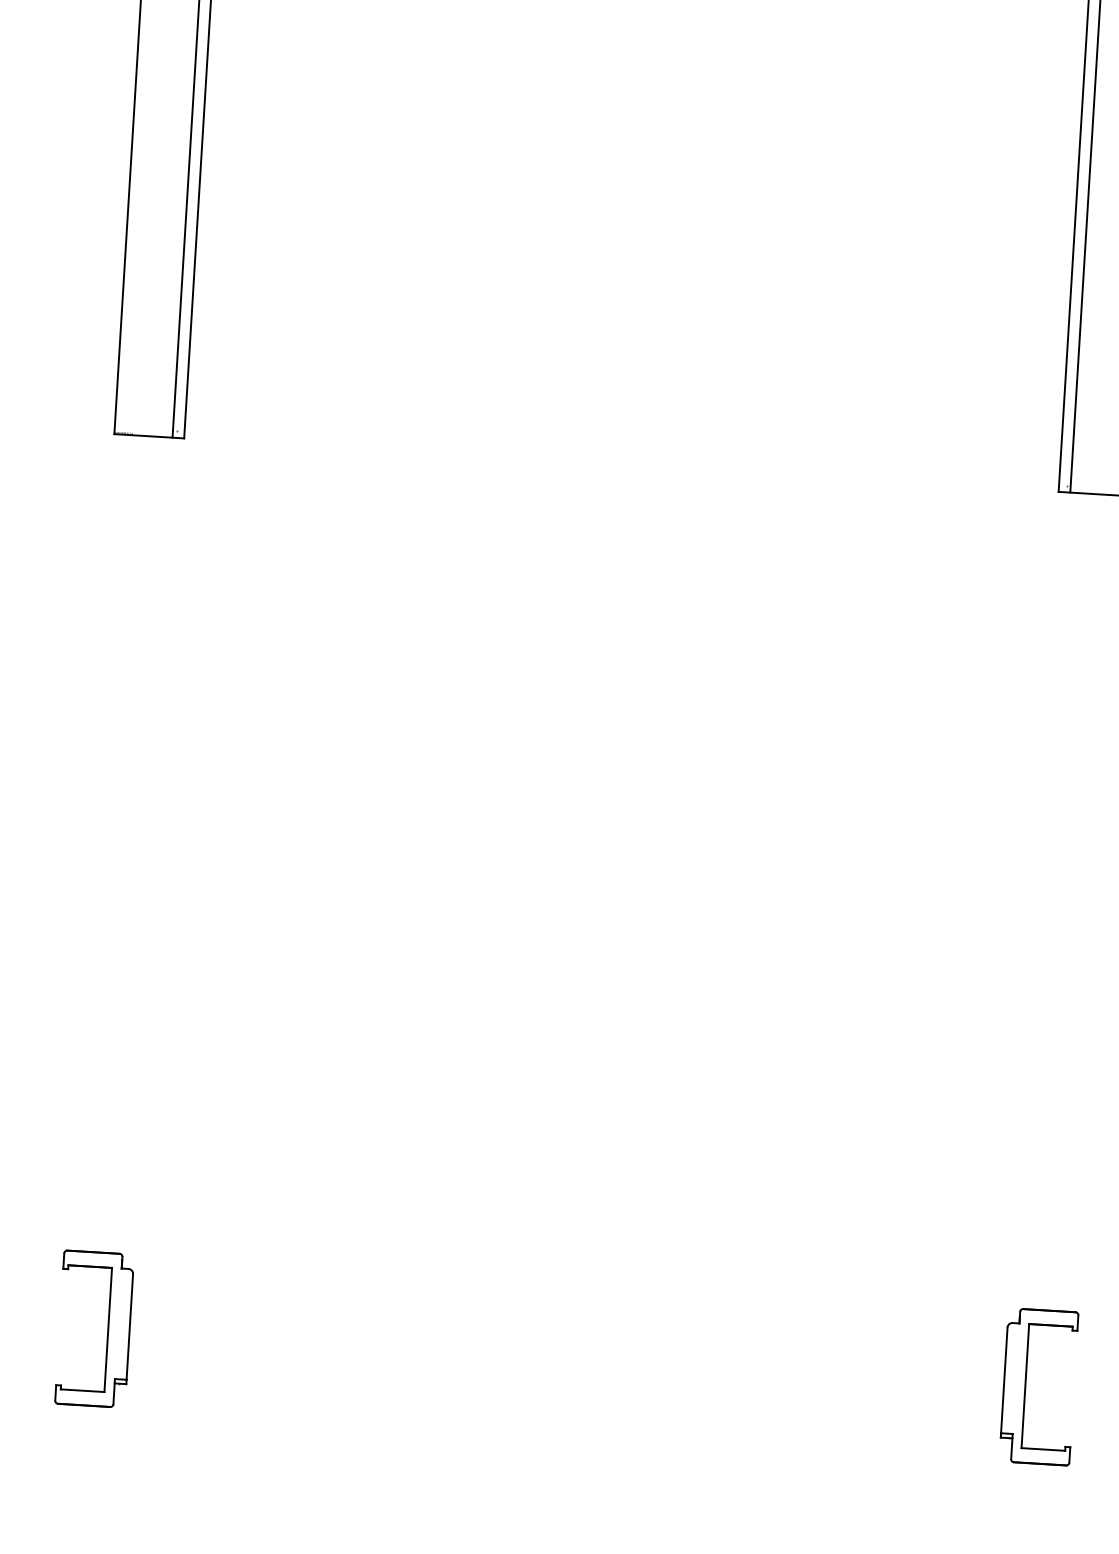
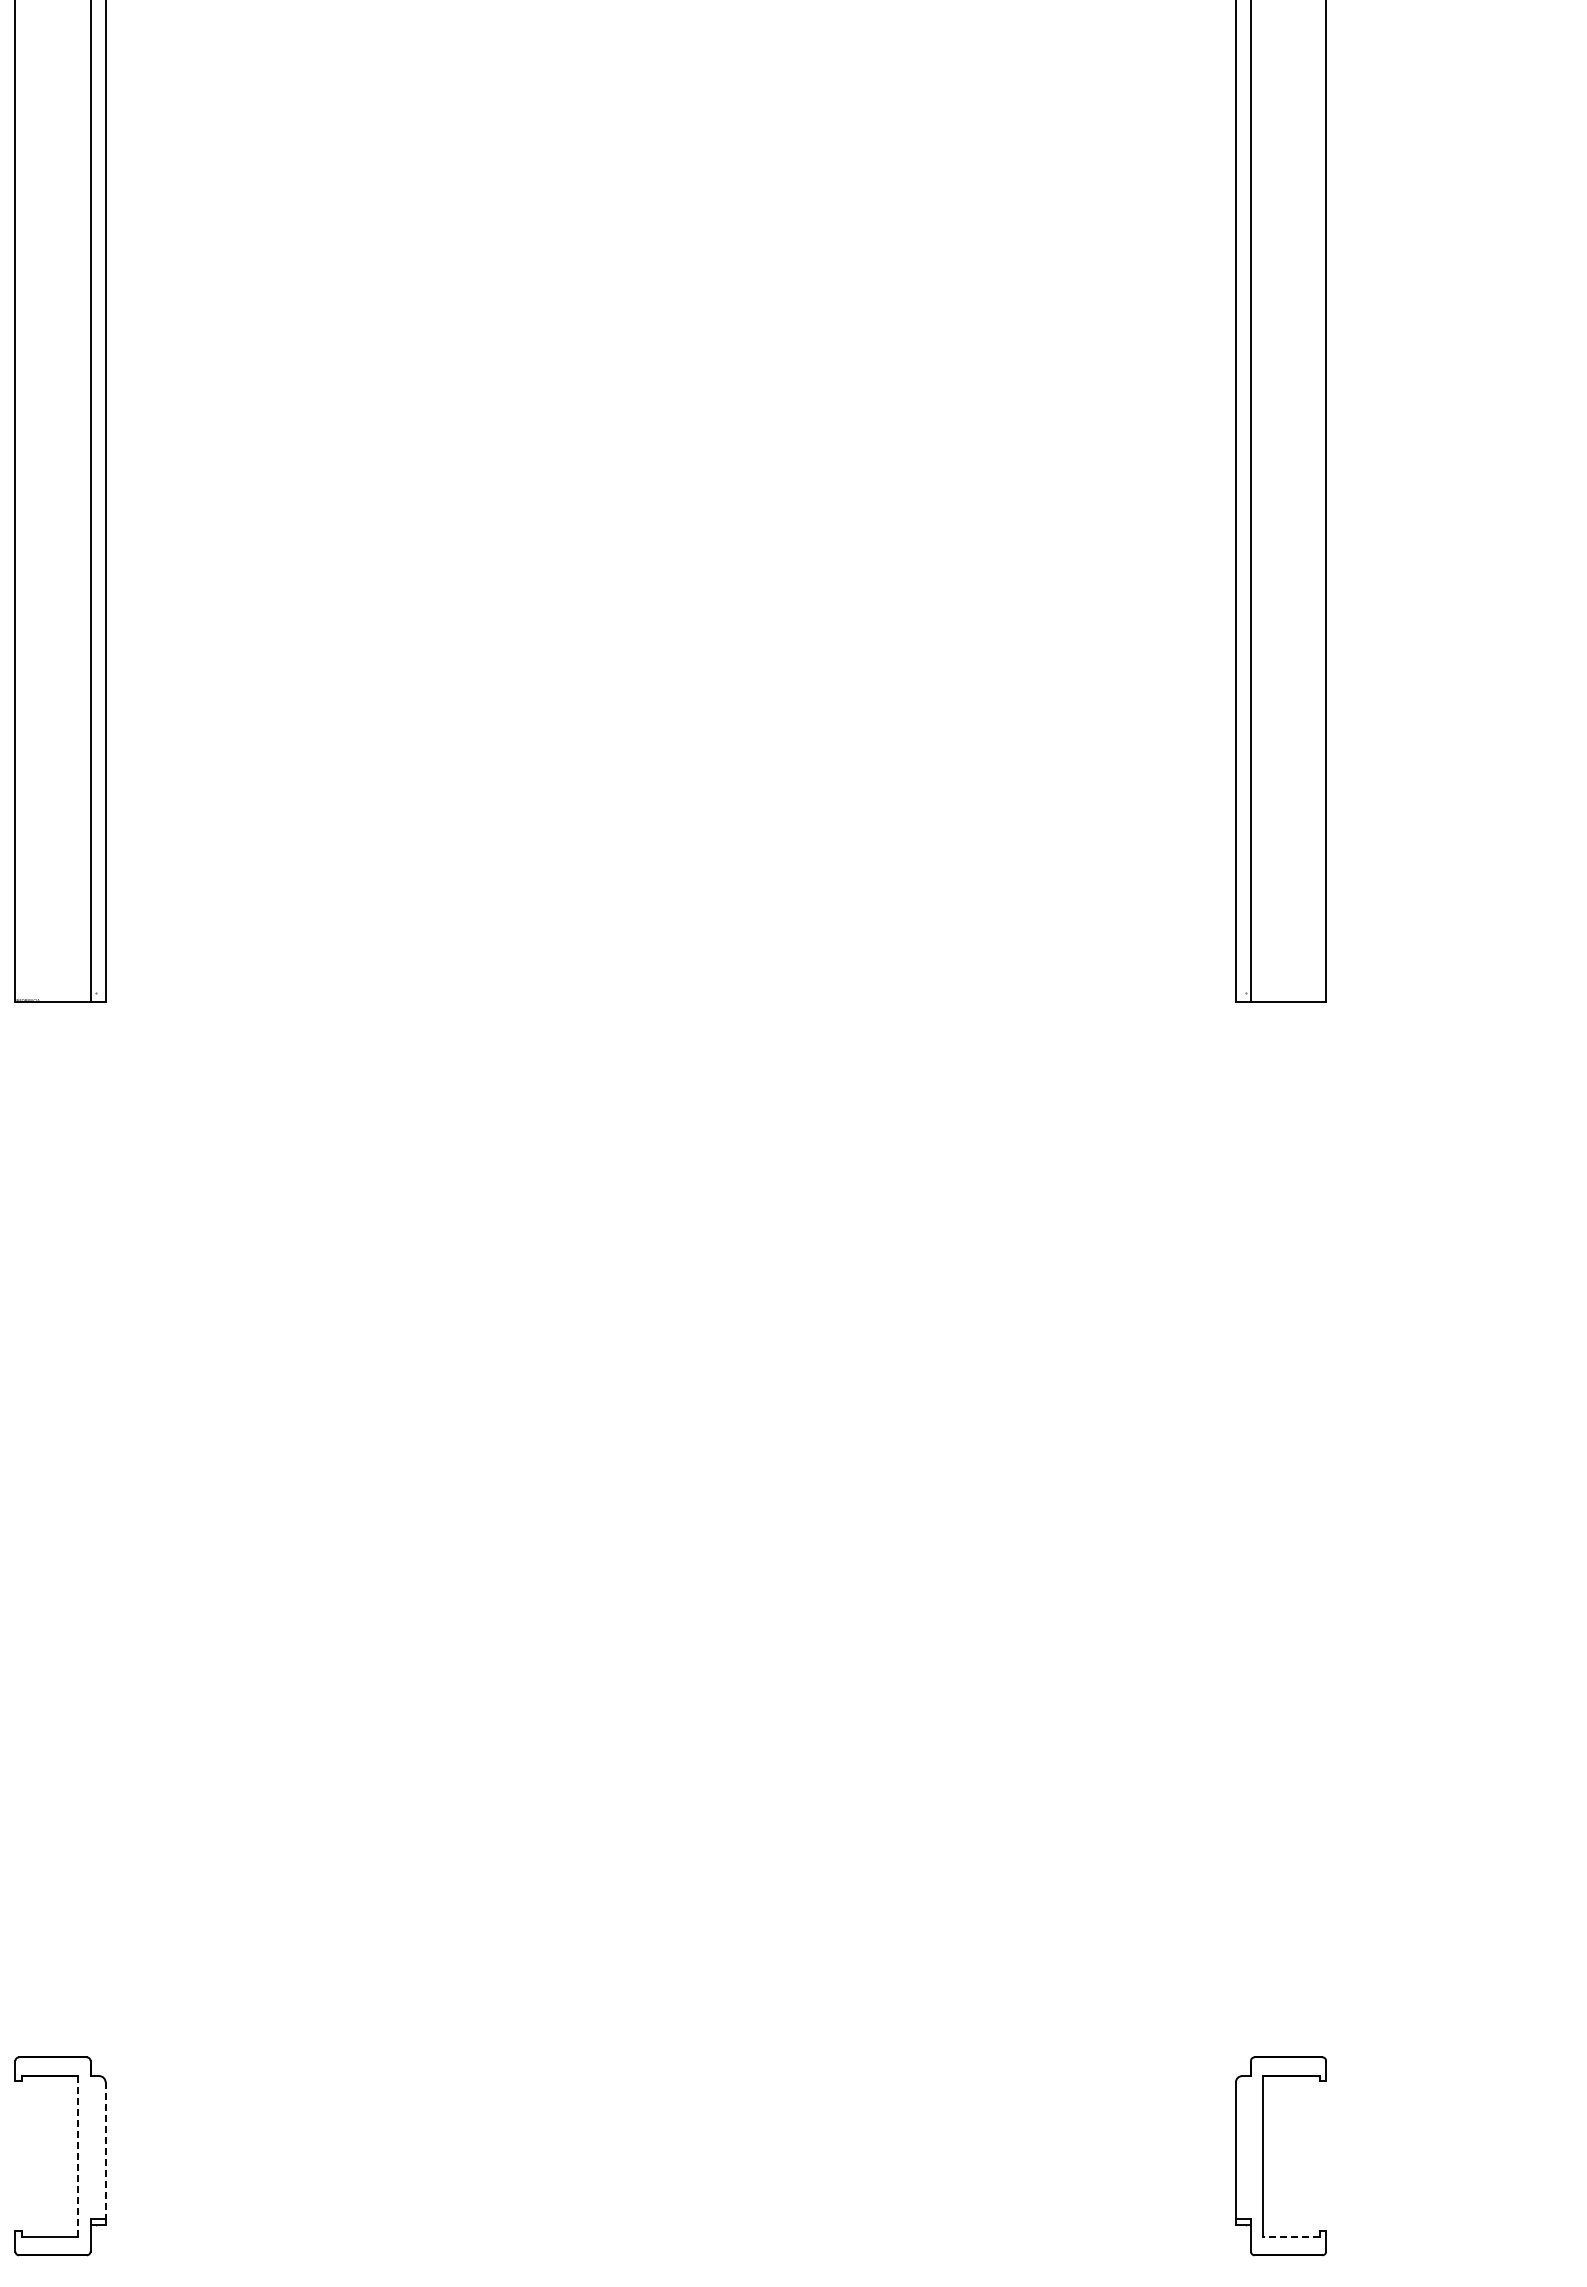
line: (129, 1327) -> (105, 2151), solid -> dashed
line: (108, 1329) -> (78, 2155), solid -> dashed
line: (1043, 1449) -> (1291, 2236), solid -> dashed

